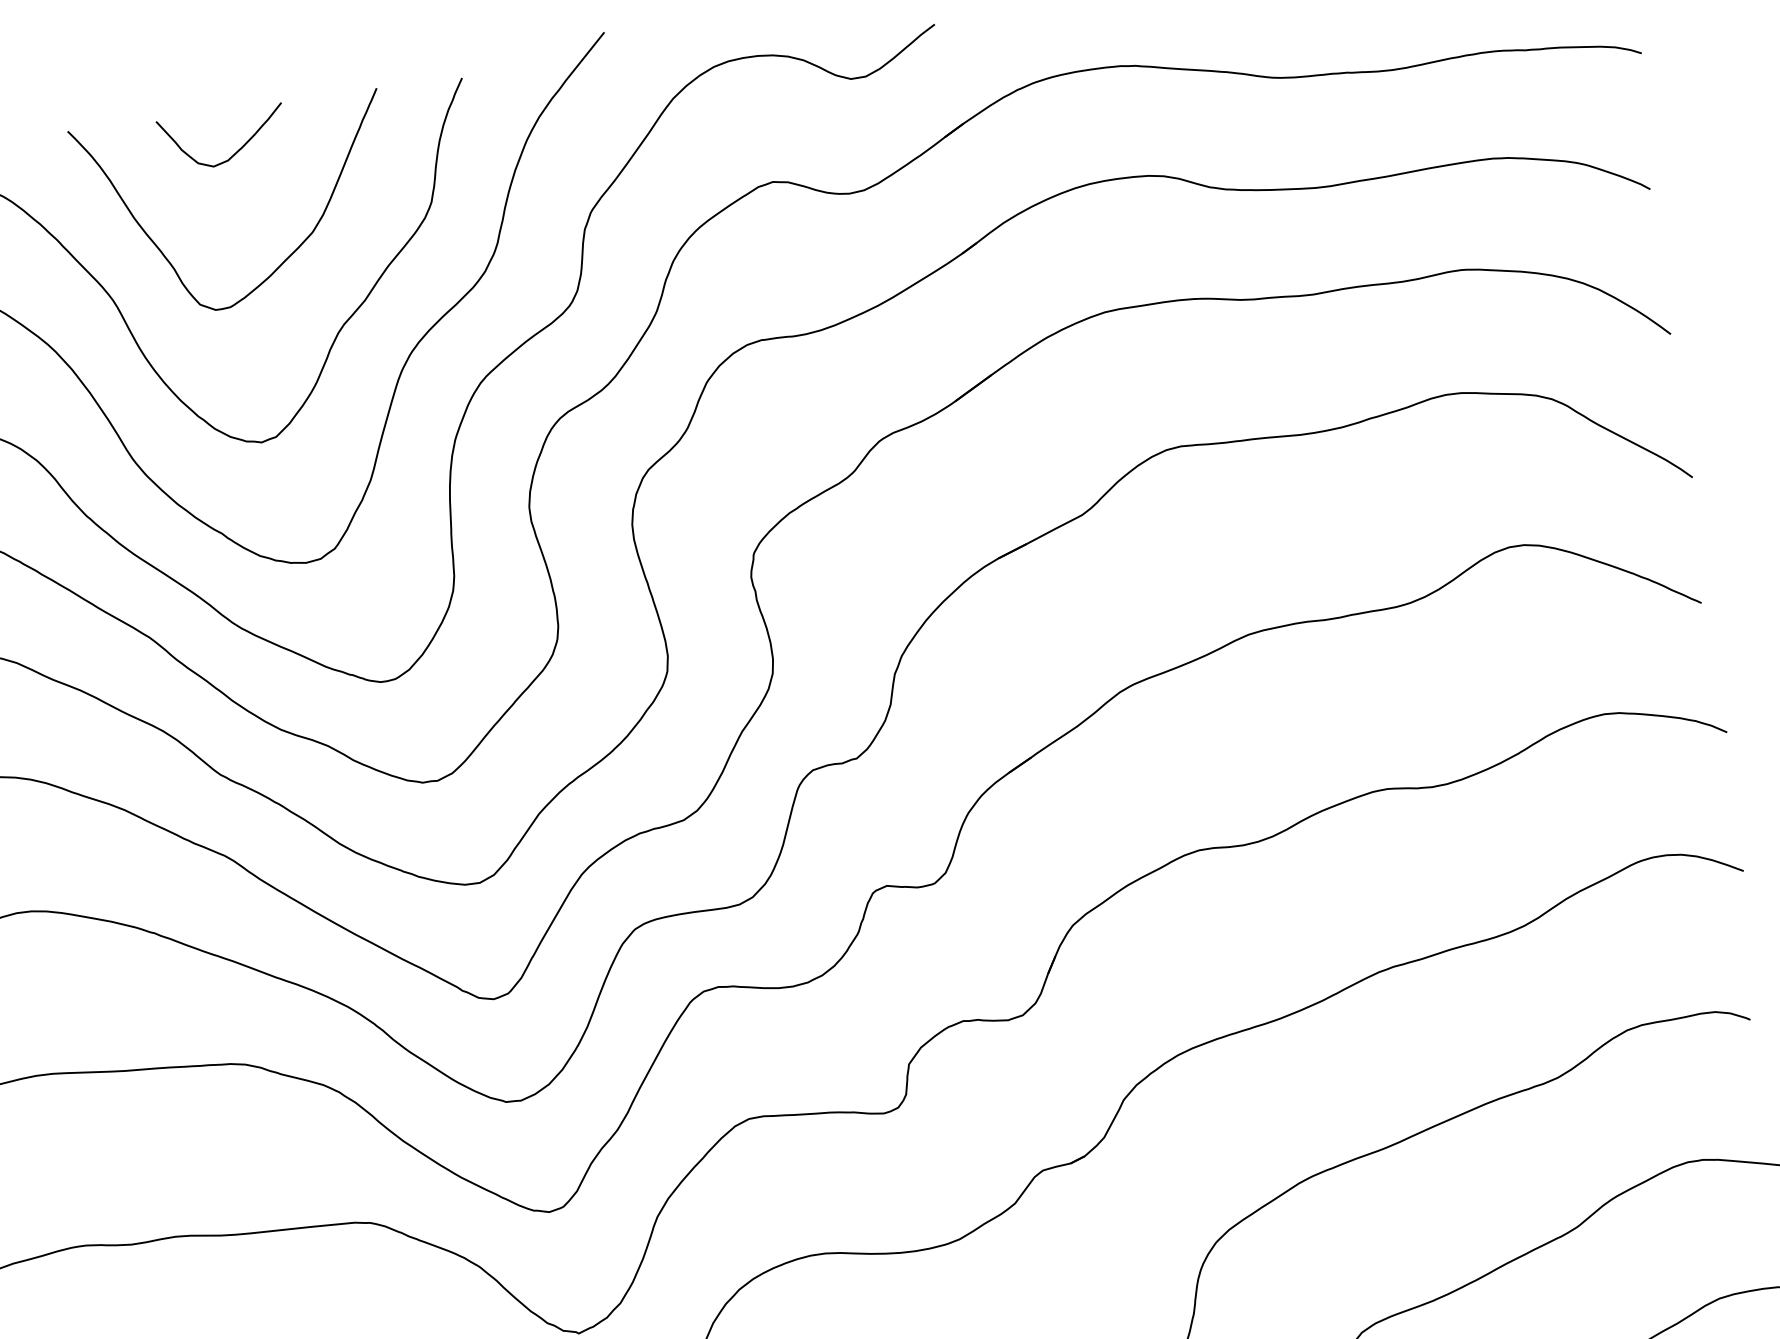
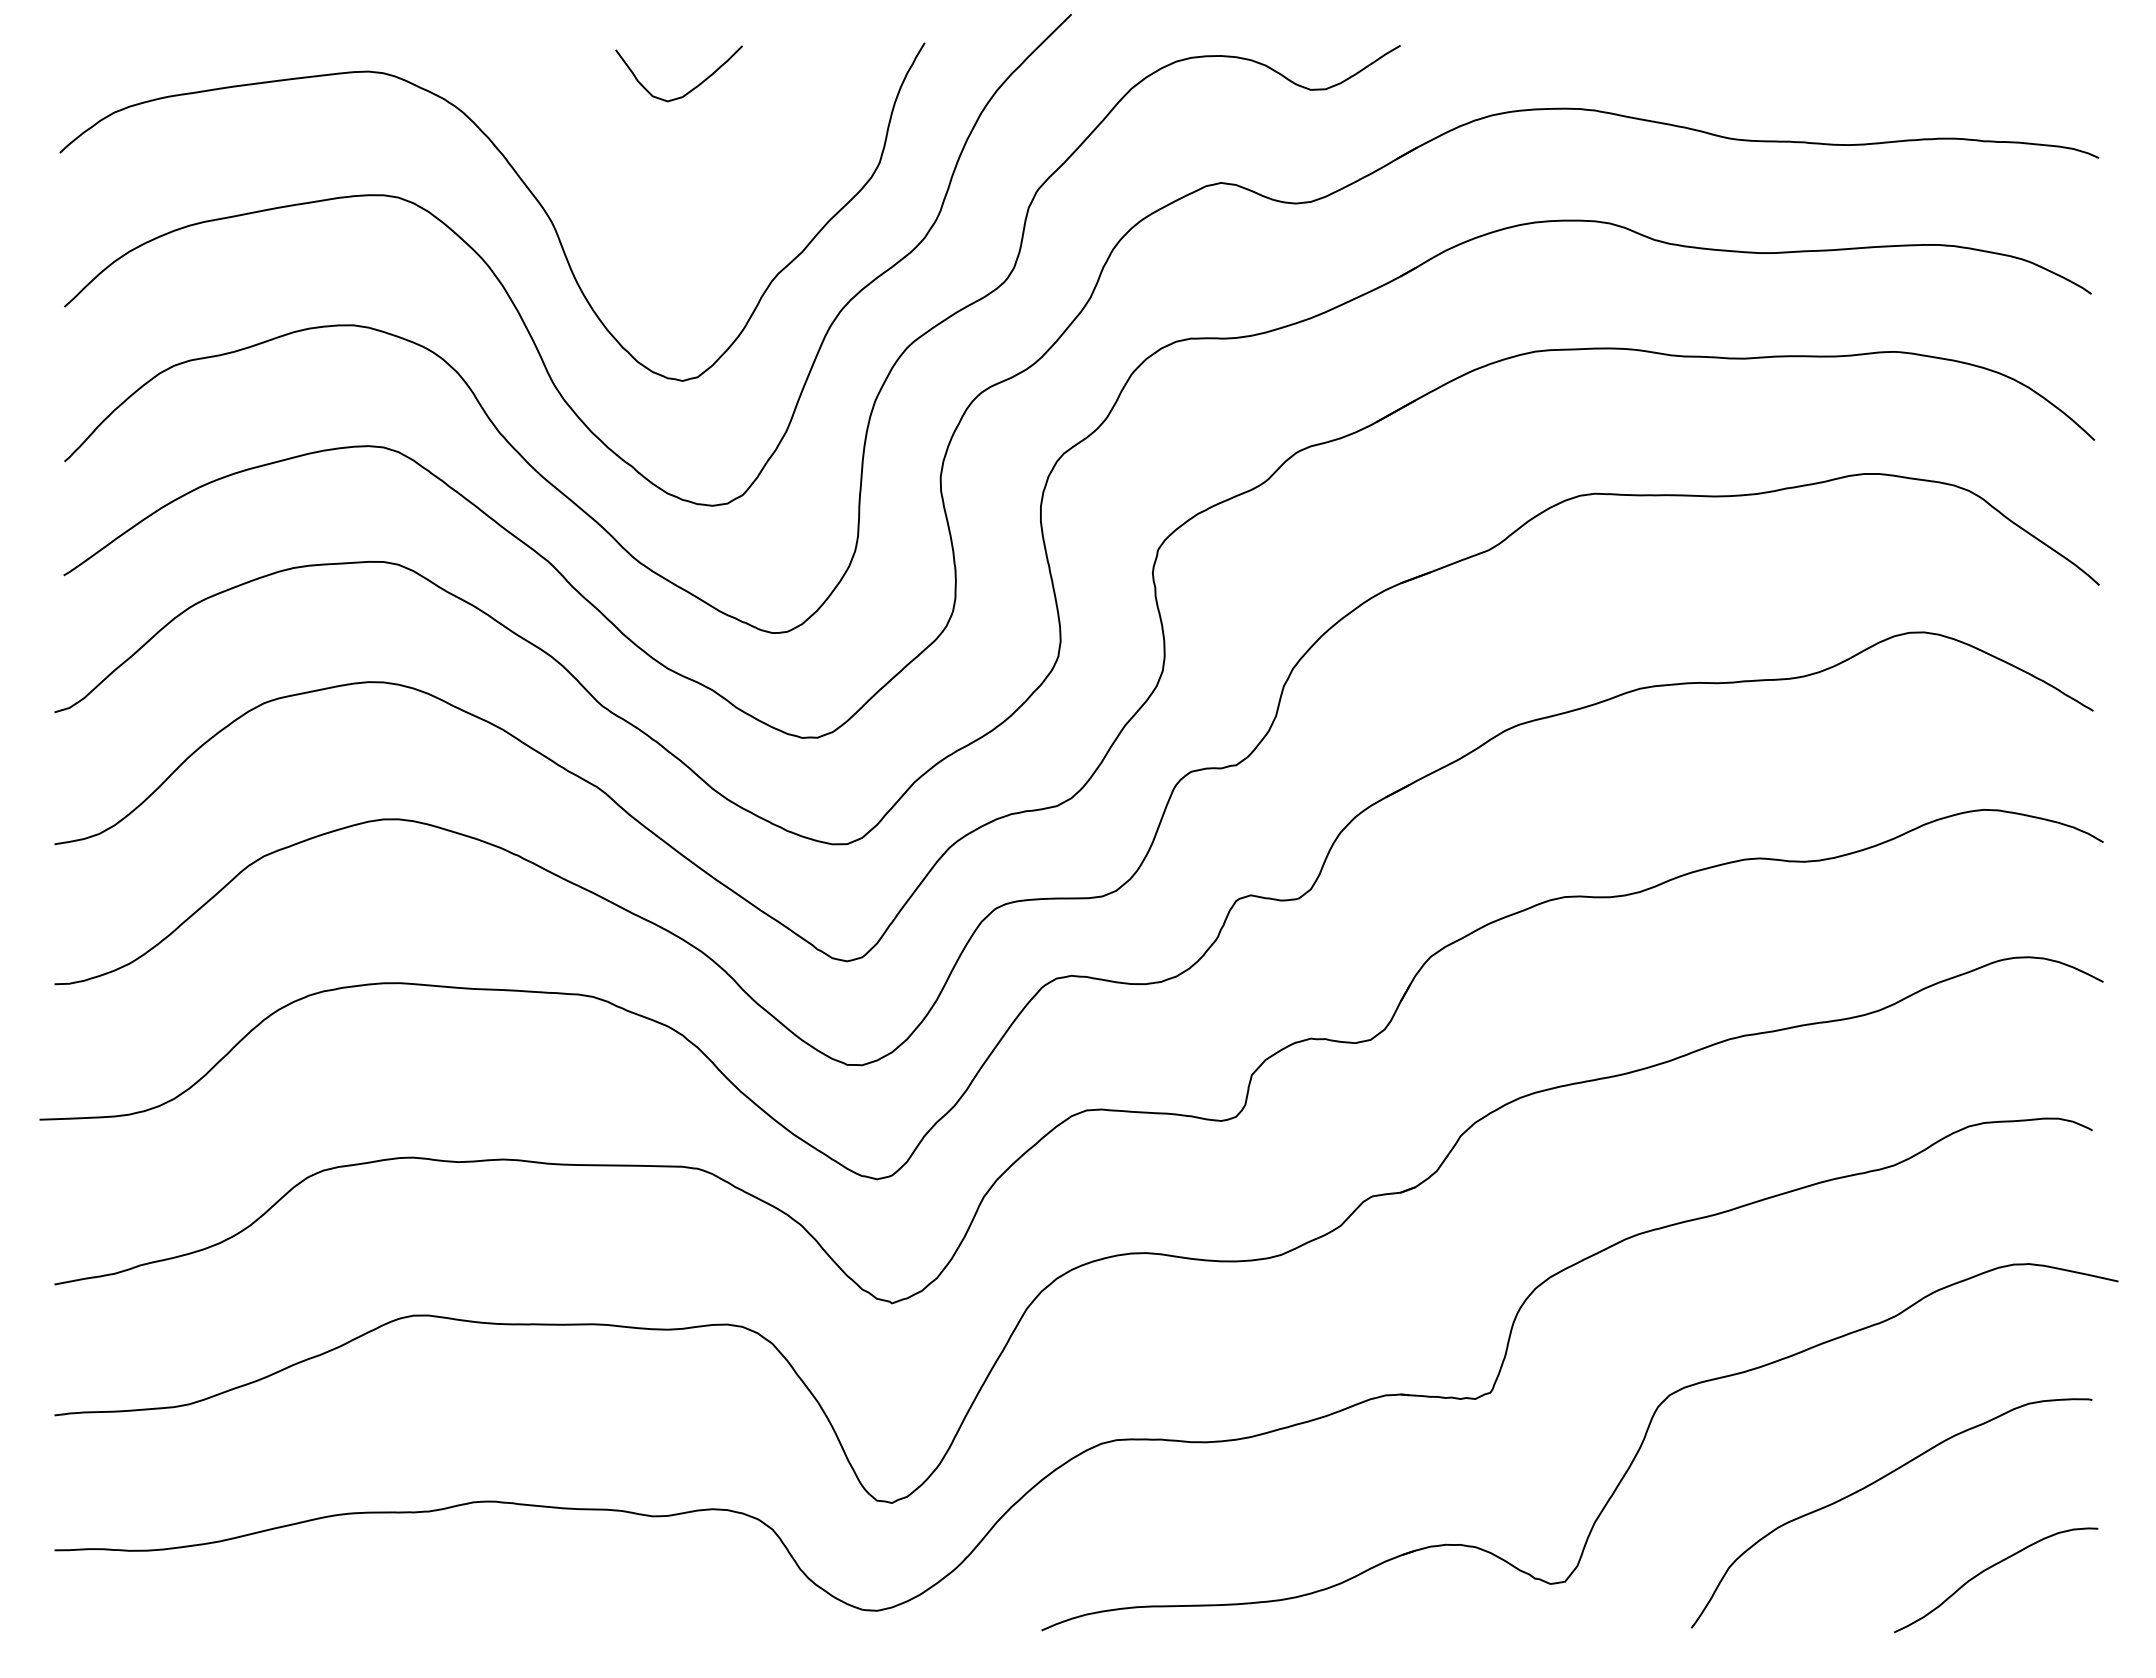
curve: (287, 256) -> (730, 199), removed

